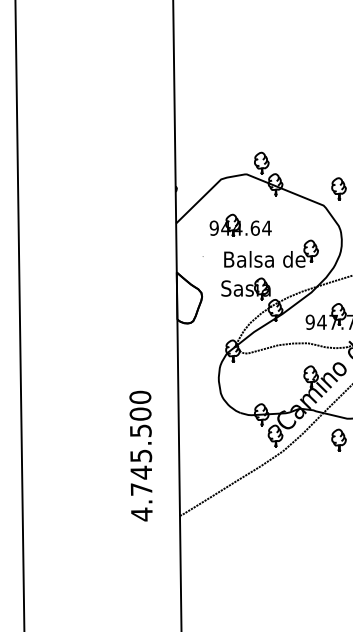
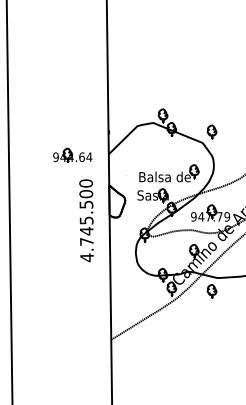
part: (240, 223) -> (72, 154), moved
text: (140, 455) -> (86, 220), moved

